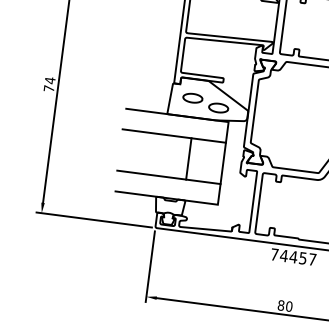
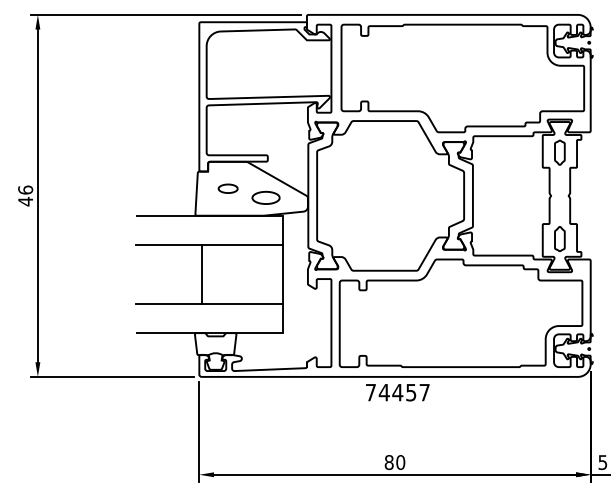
text: (49, 84) -> (25, 195), 74 -> 46
part: (192, 97) -> (227, 188), size x0.7
line: (188, 158) -> (201, 274), moved

